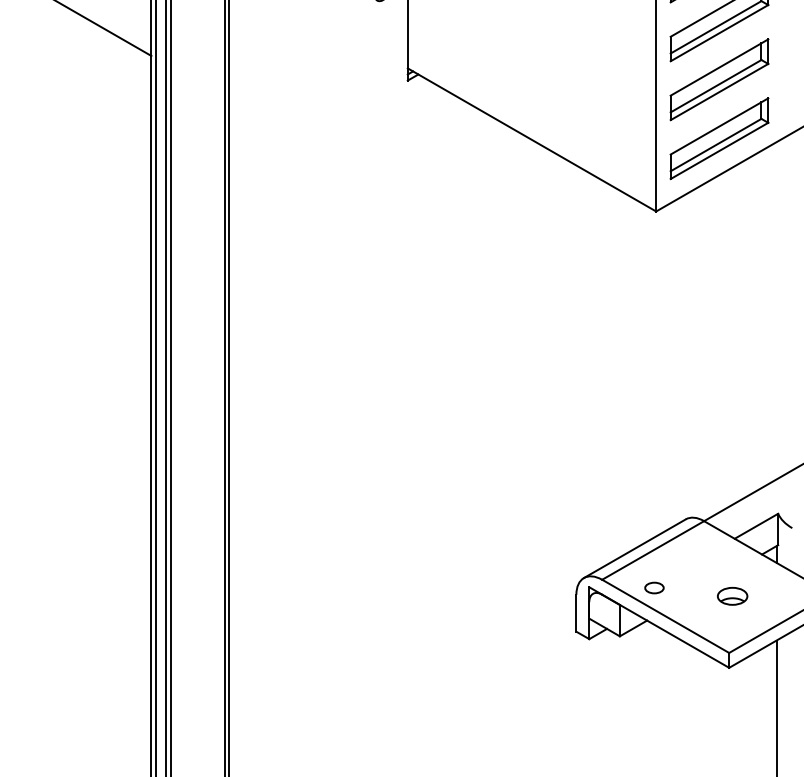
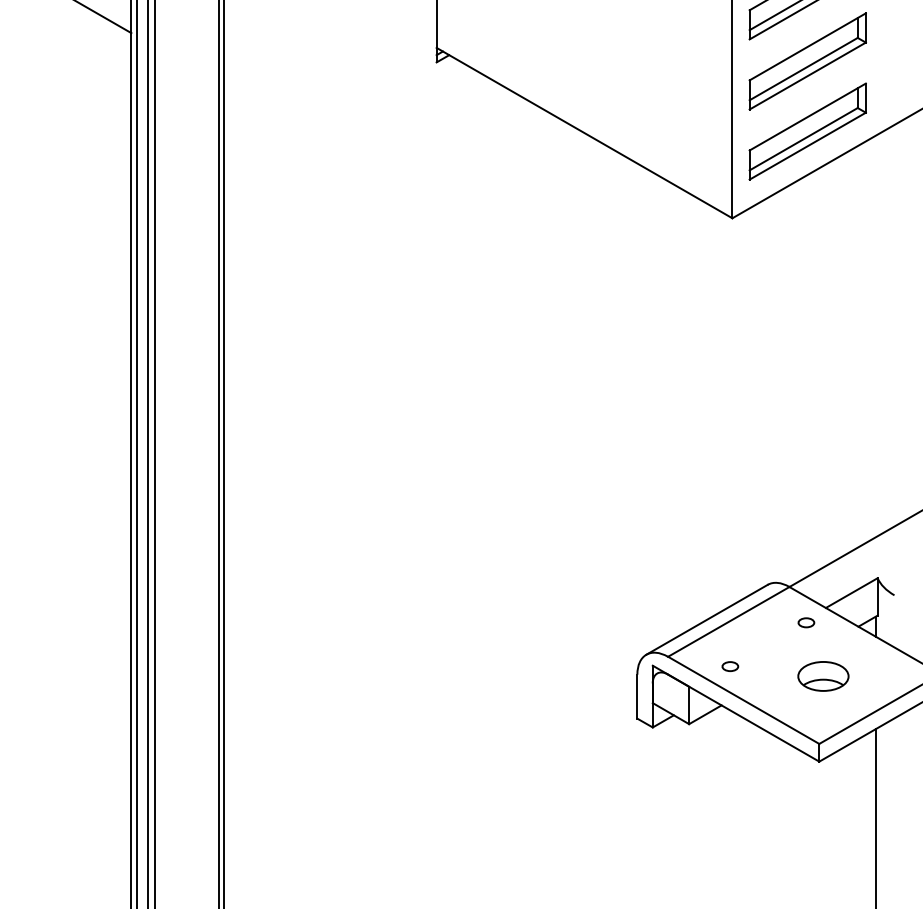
part: (717, 550) -> (805, 621), added
part: (654, 587) -> (730, 665), size x0.71
part: (732, 596) -> (823, 676), size x1.43

